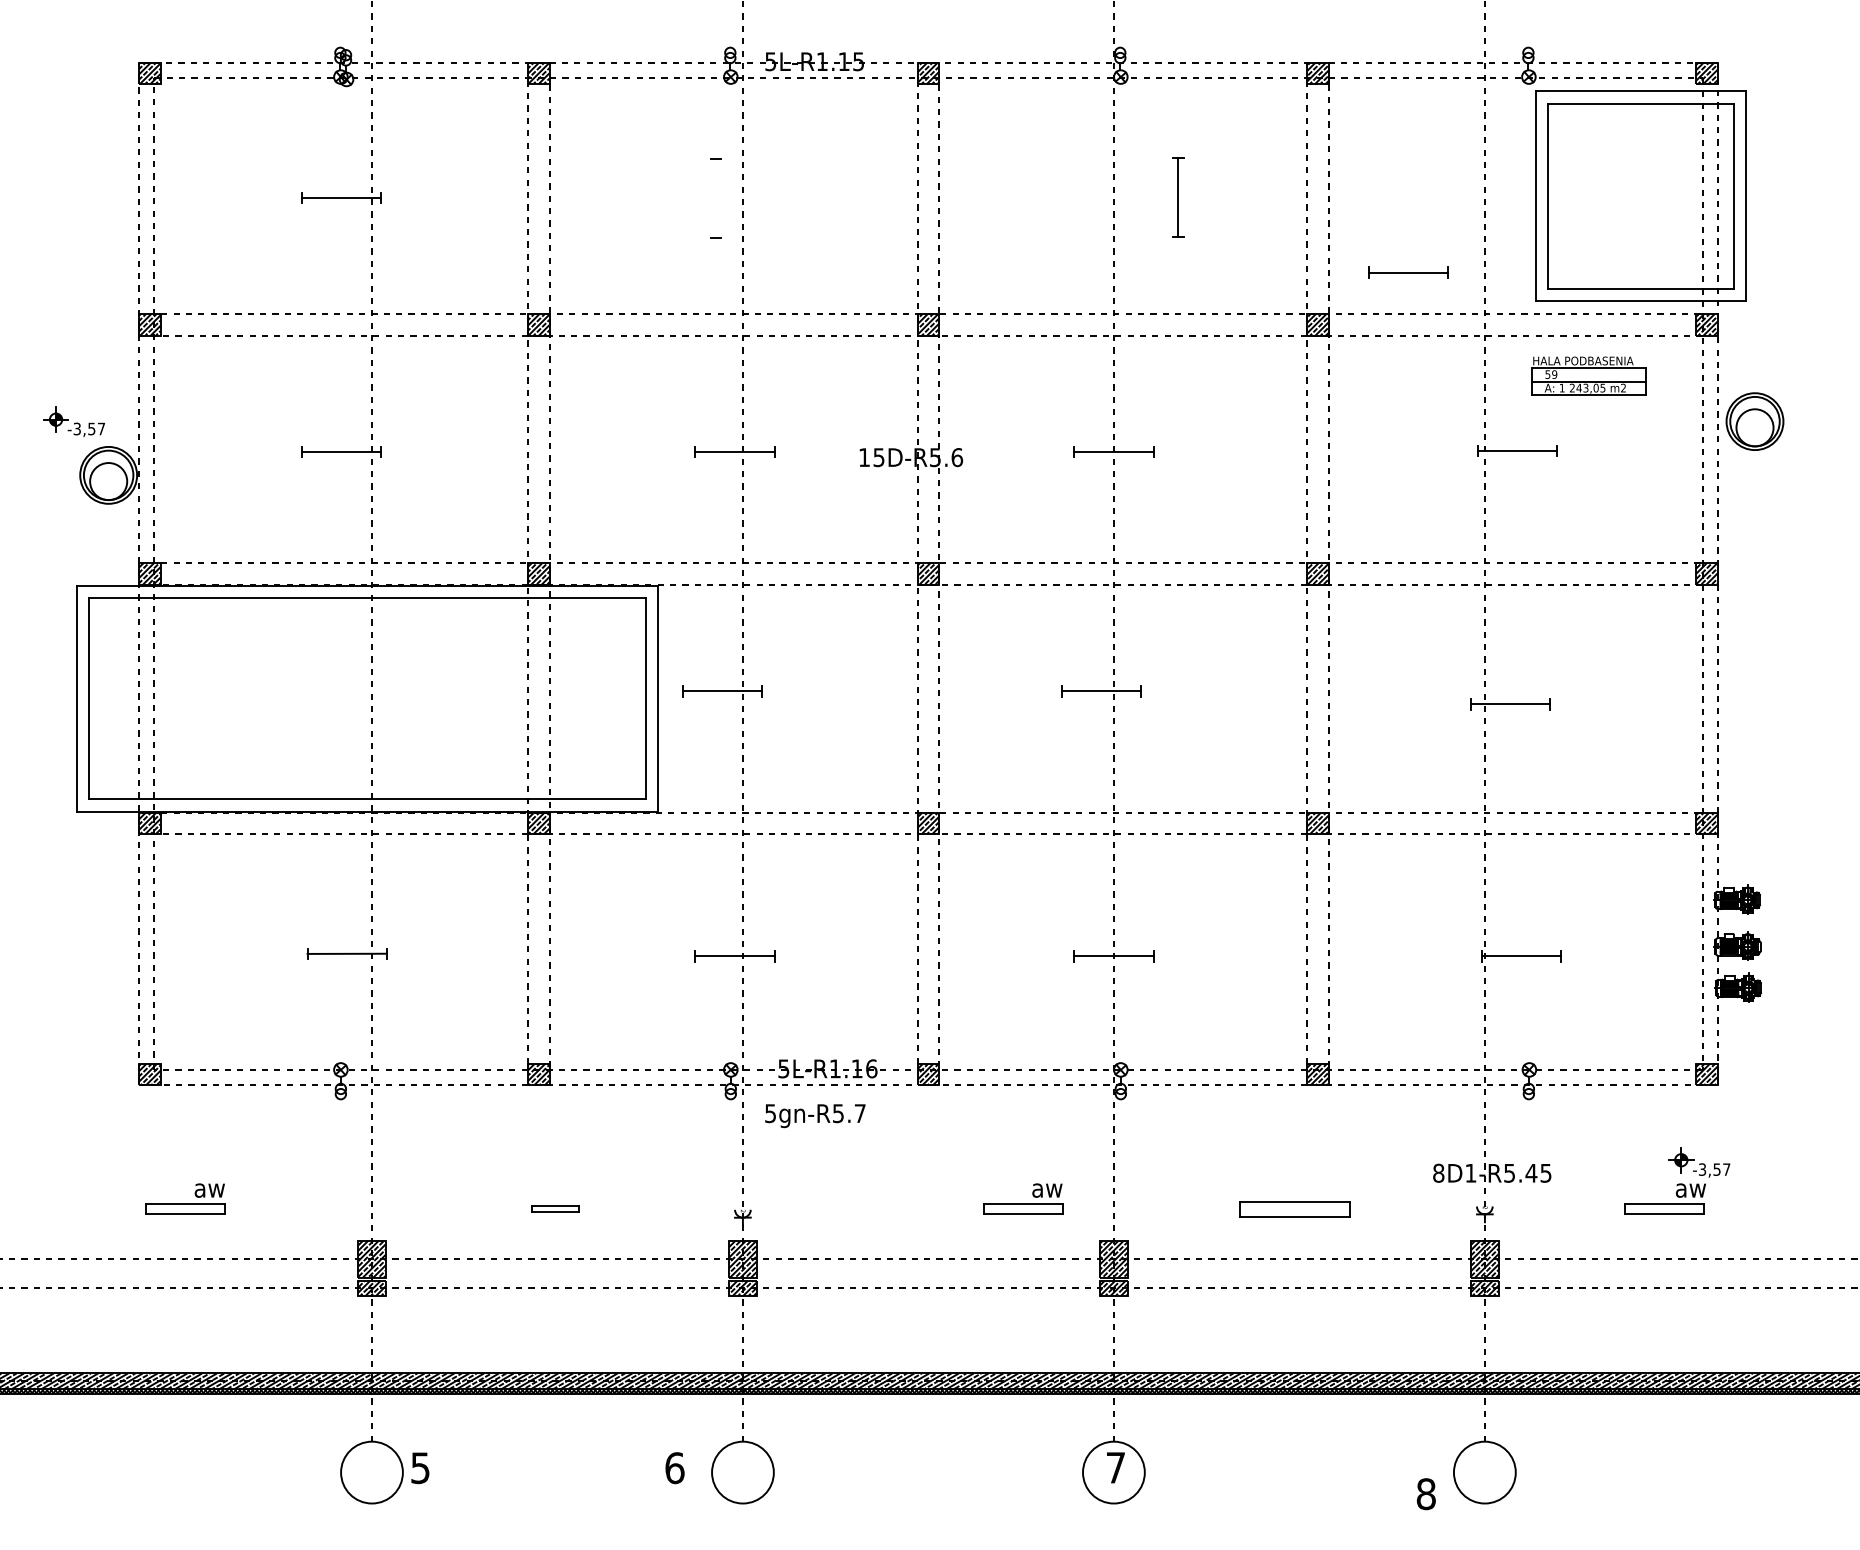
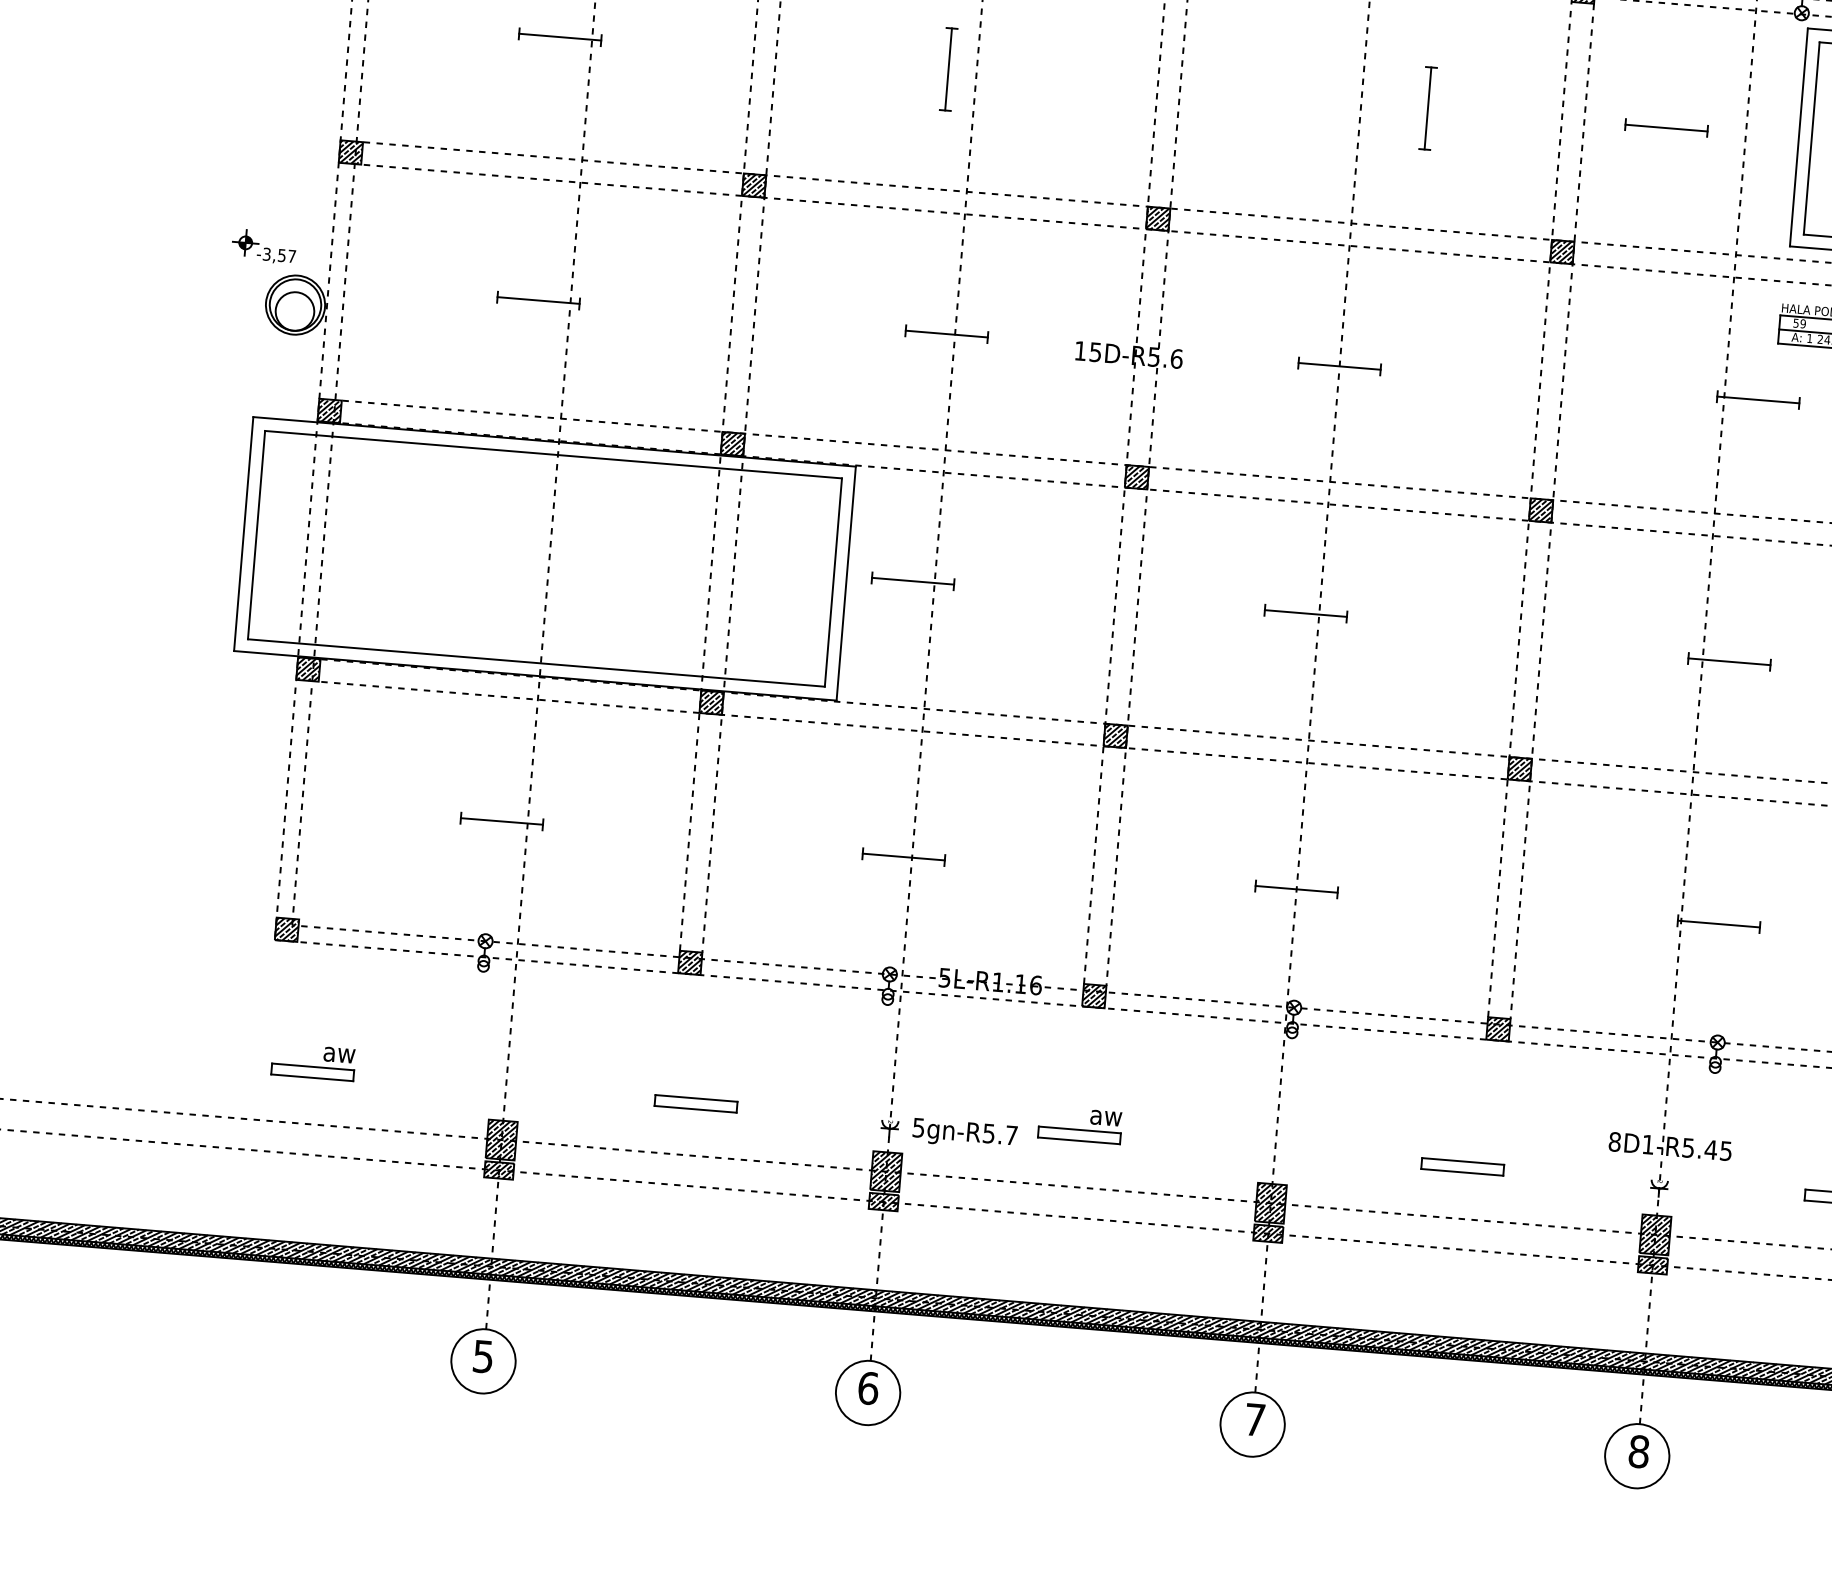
line: (715, 197) -> (948, 68), added
part: (1408, 272) -> (1666, 127), moved
text: (815, 1116) -> (965, 1134), moved
part: (1023, 1198) -> (1080, 1124), moved
part: (555, 1208) -> (696, 1103), size x1.67
part: (1294, 1208) -> (1462, 1166), size x0.71
text: (420, 1468) -> (483, 1357), moved
text: (674, 1468) -> (867, 1388), moved
text: (1425, 1494) -> (1638, 1452), moved

